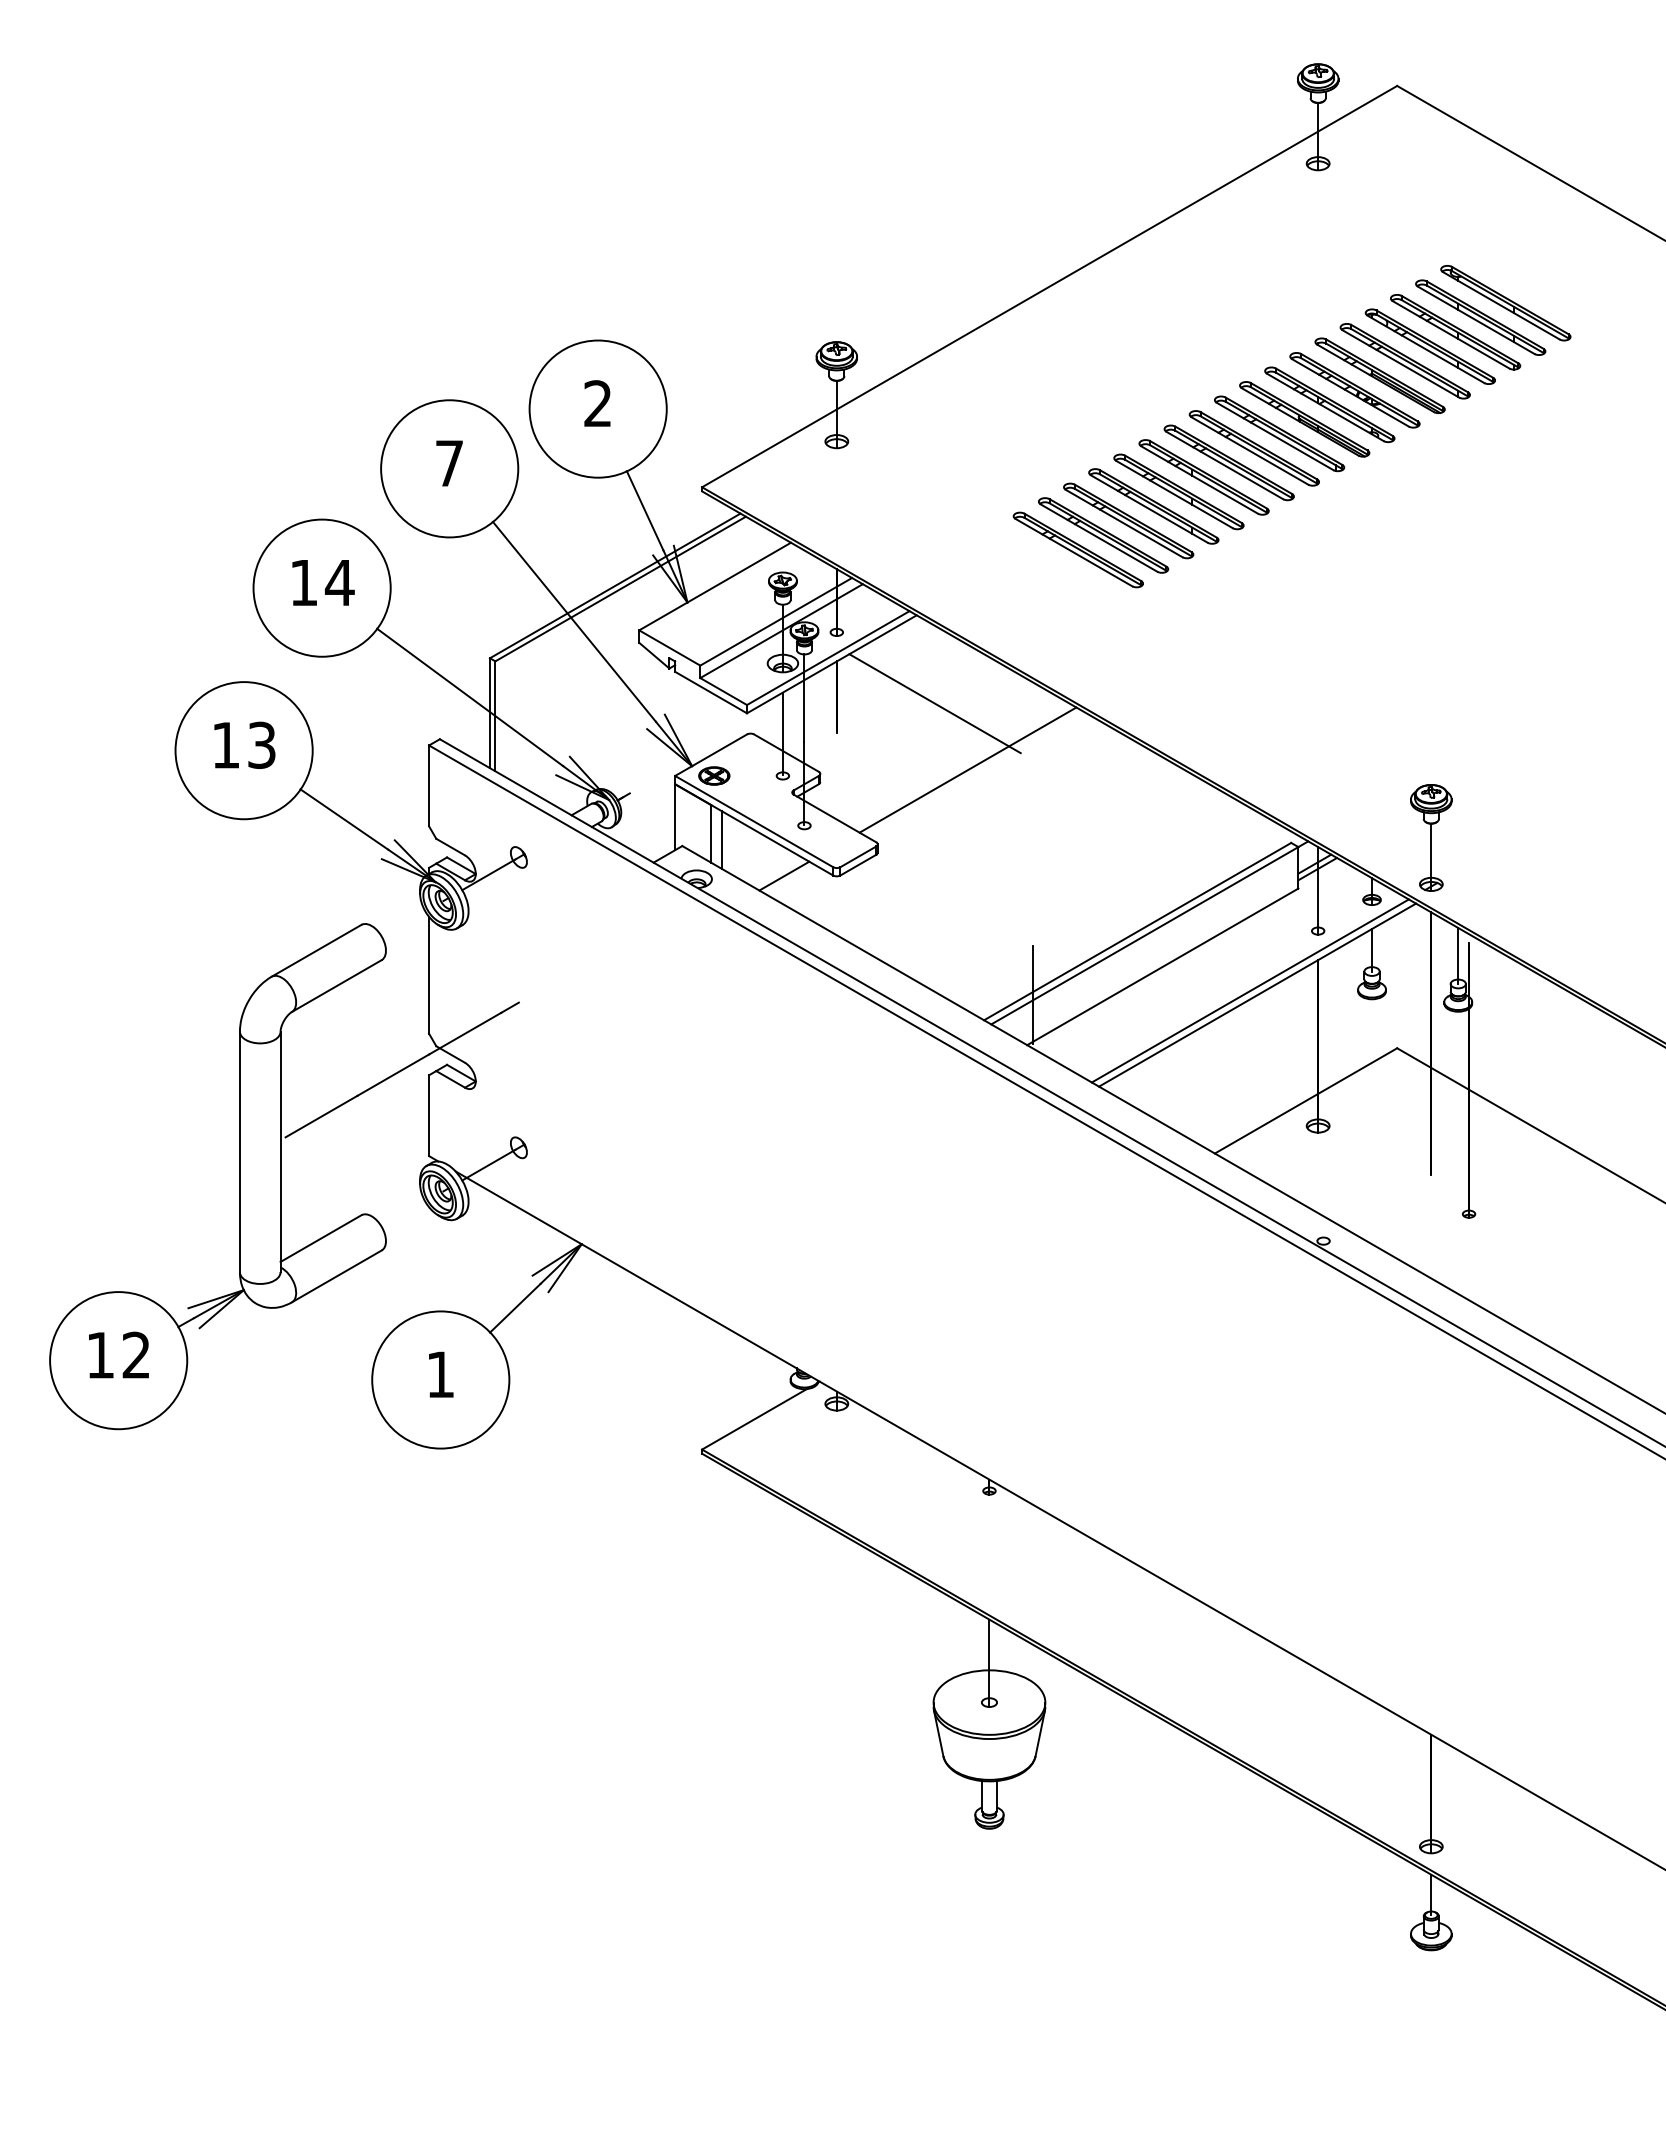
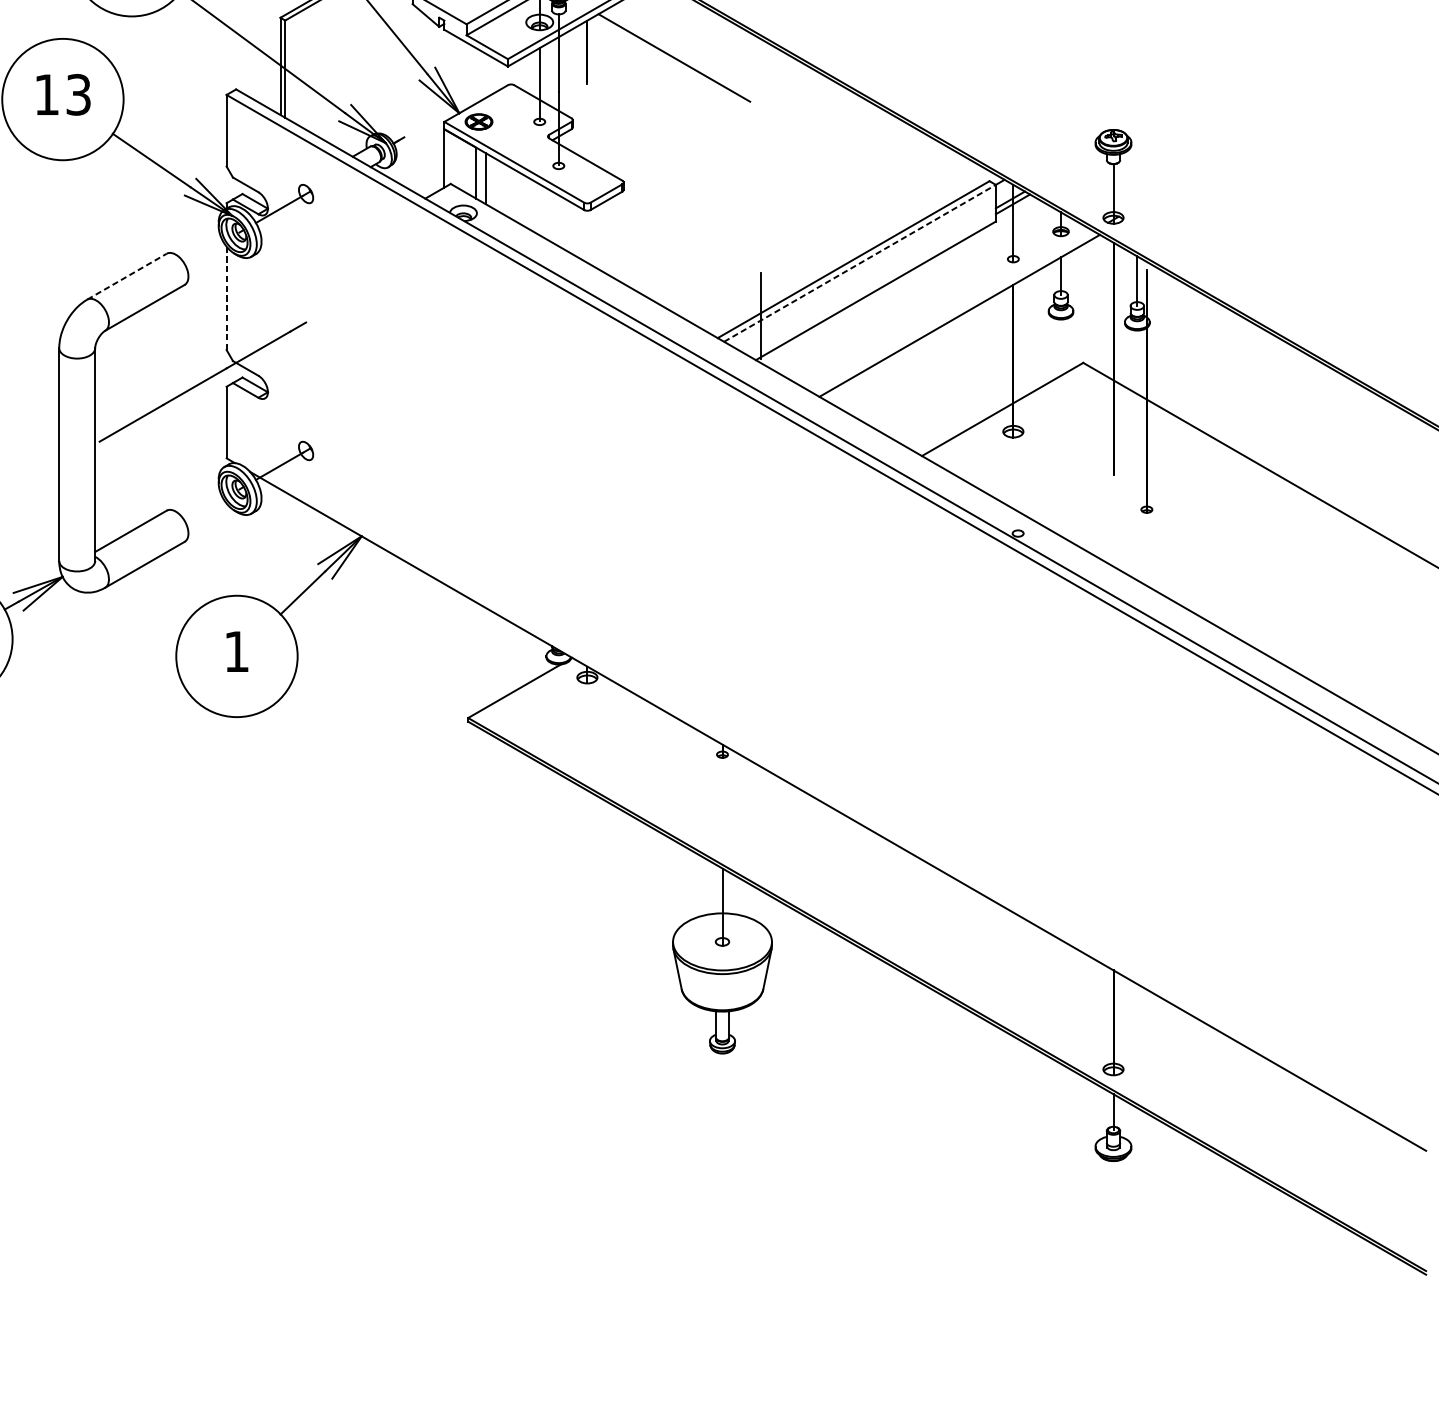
line: (967, 769) -> (703, 116), removed
line: (784, 875) -> (541, 210), removed
line: (1145, 935) -> (860, 263), solid -> dashed
line: (316, 950) -> (126, 276), solid -> dashed
line: (429, 975) -> (226, 298), solid -> dashed
line: (1249, 990) -> (952, 311), removed

